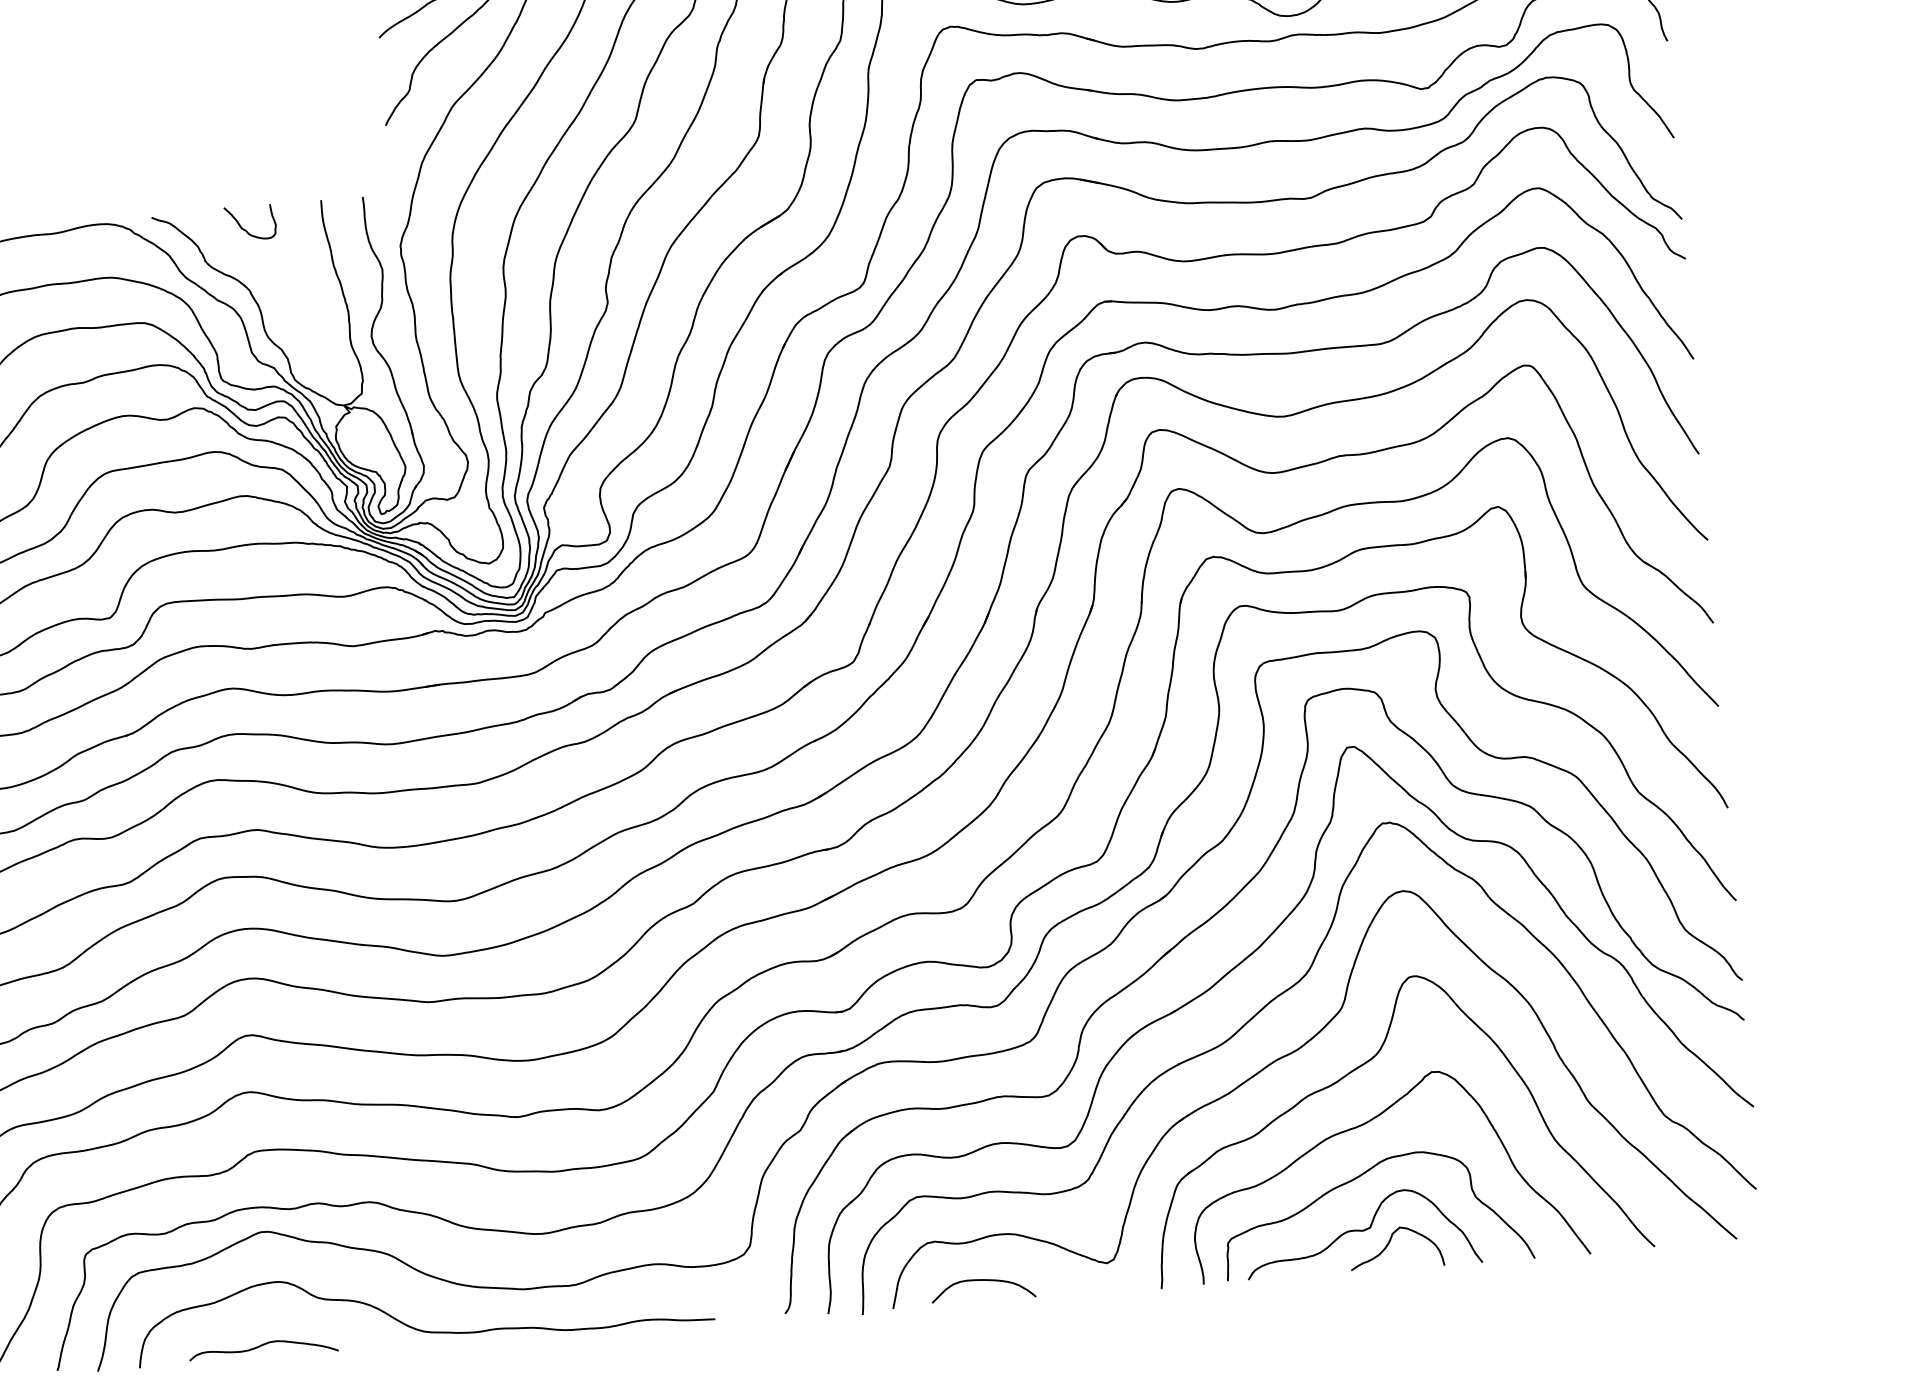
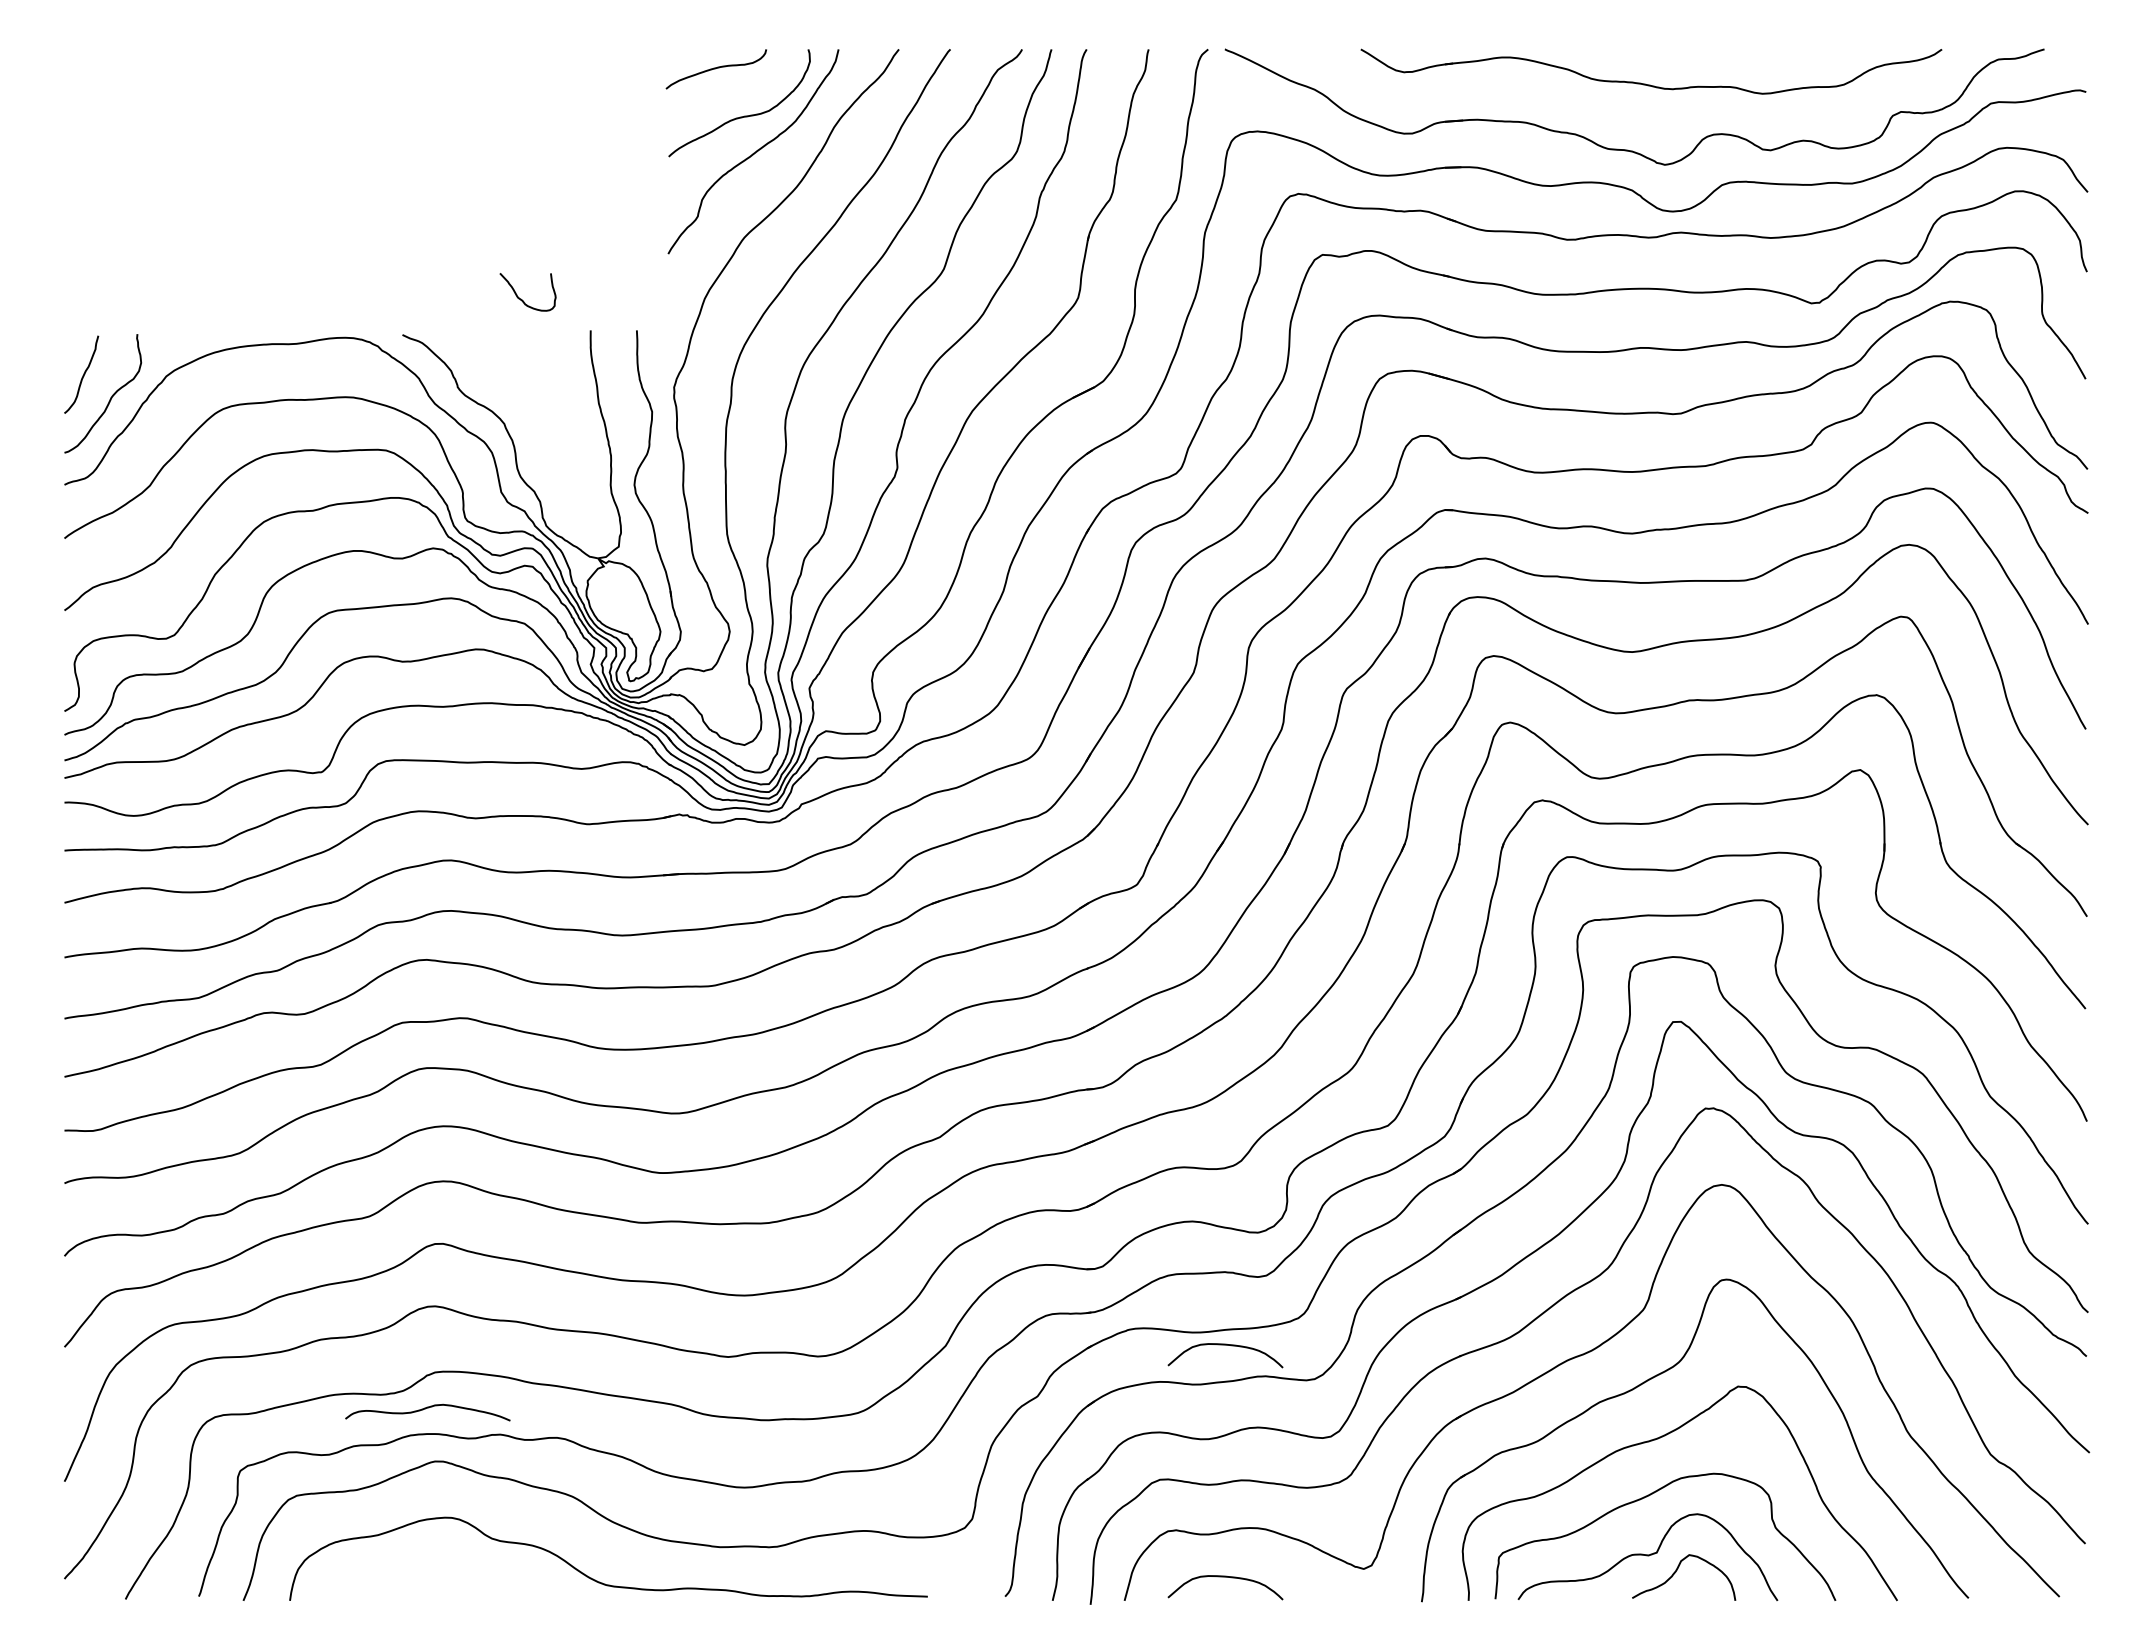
curve: (245, 229) -> (521, 298), moved
curve: (966, 1071) -> (1225, 1345), added
curve: (261, 1346) -> (425, 1409), moved

